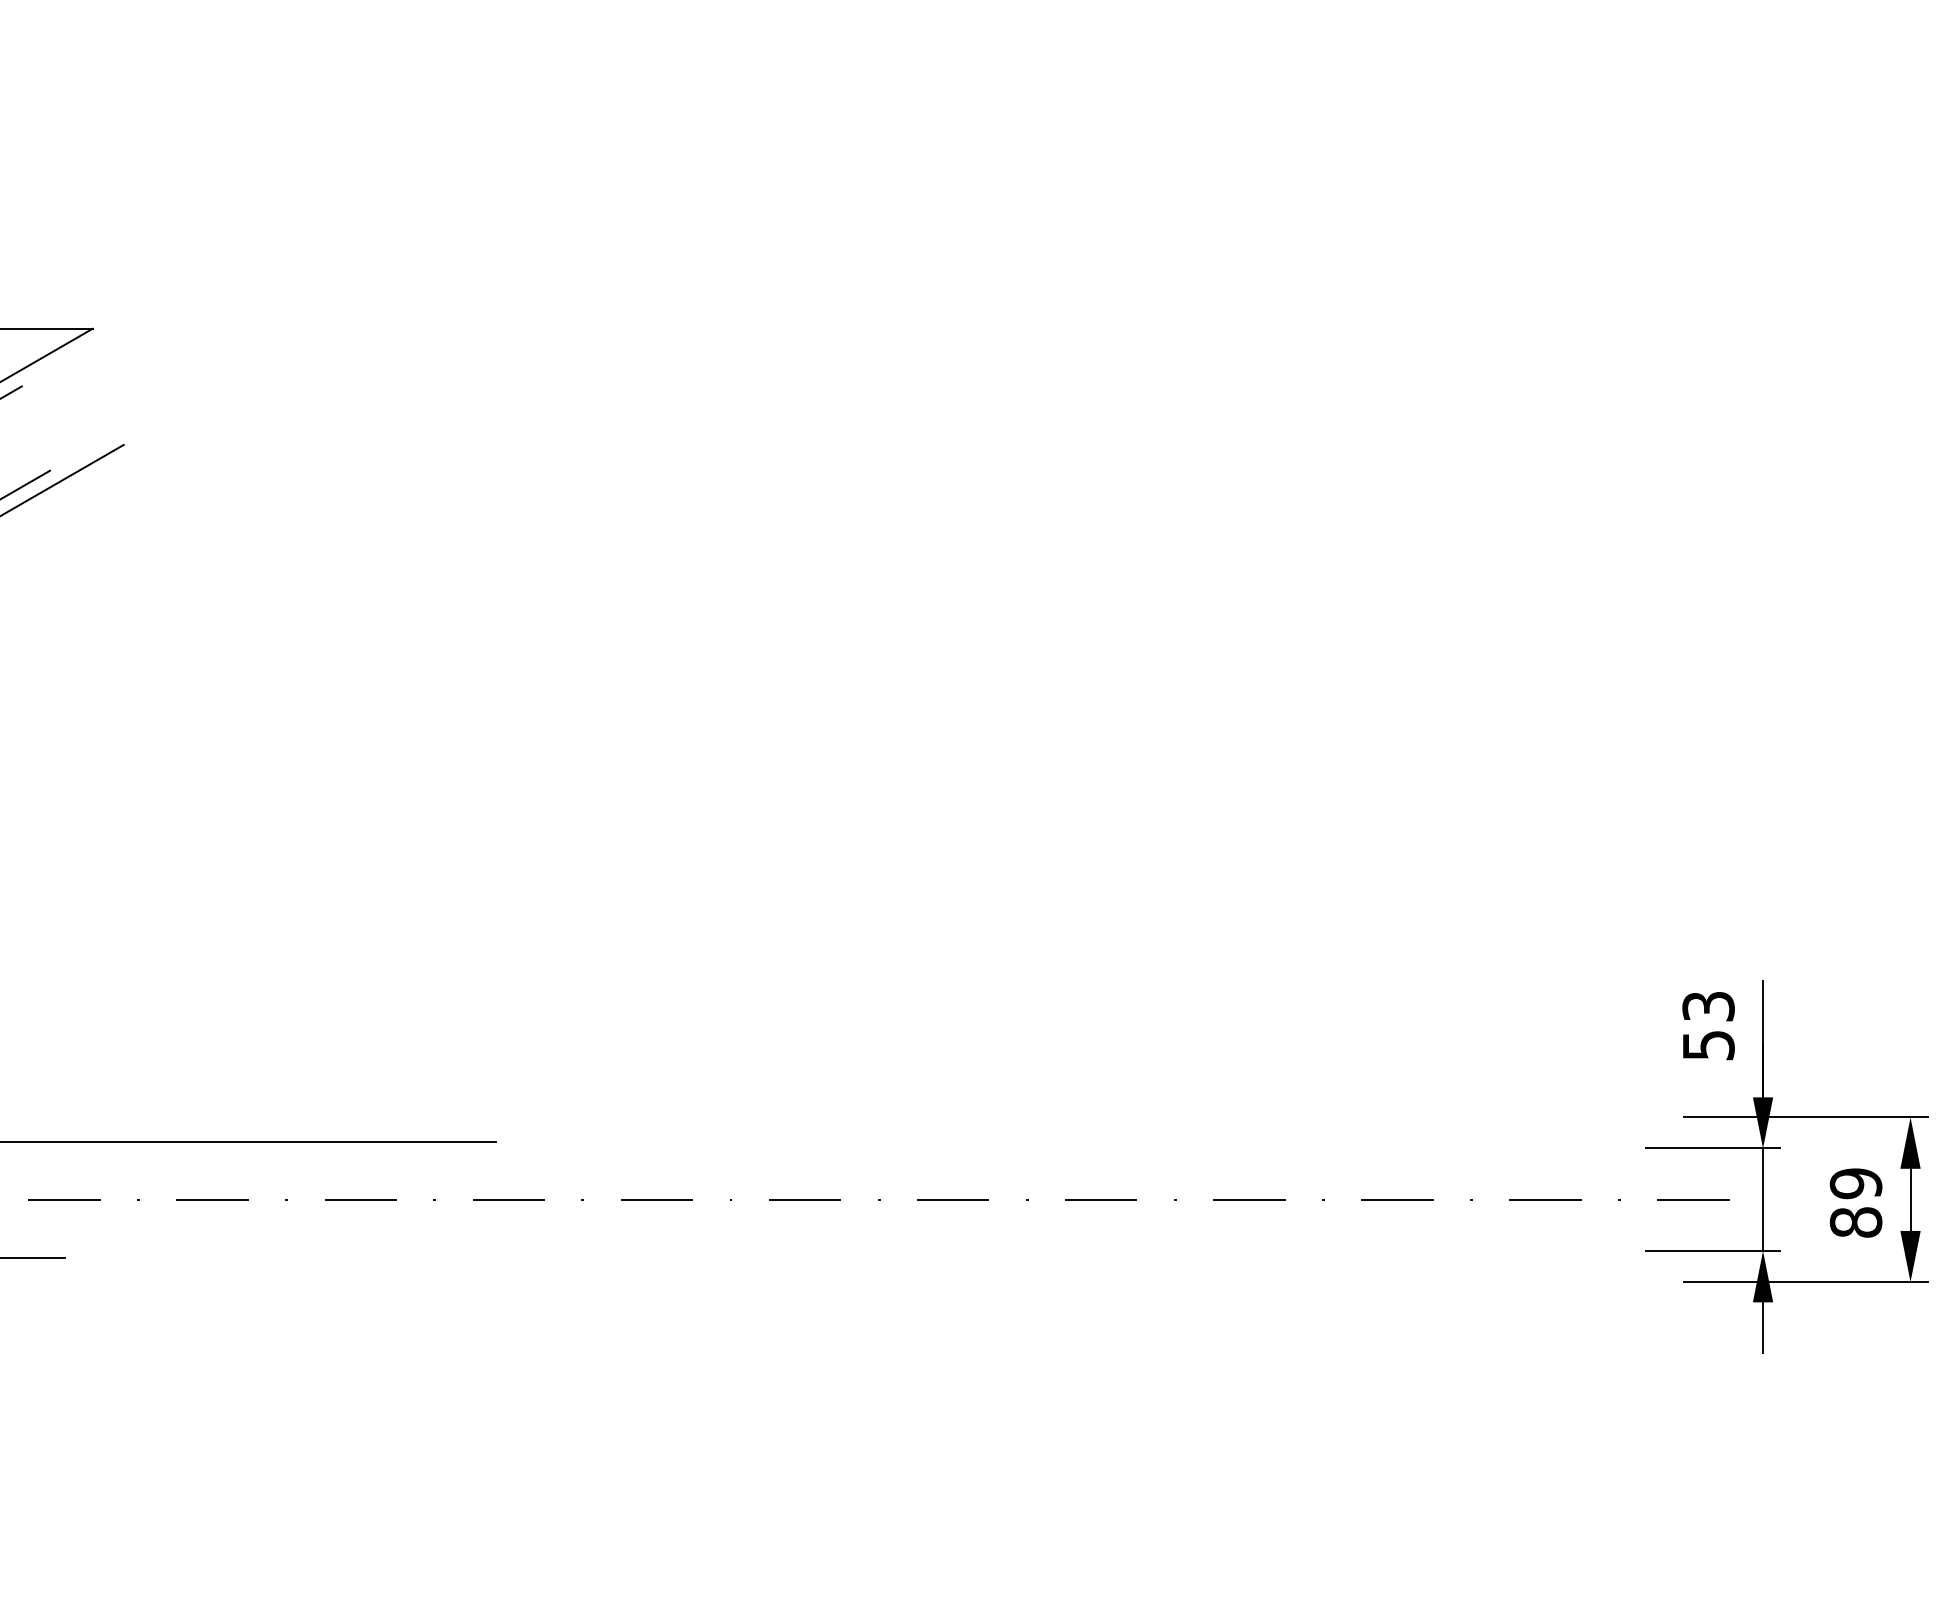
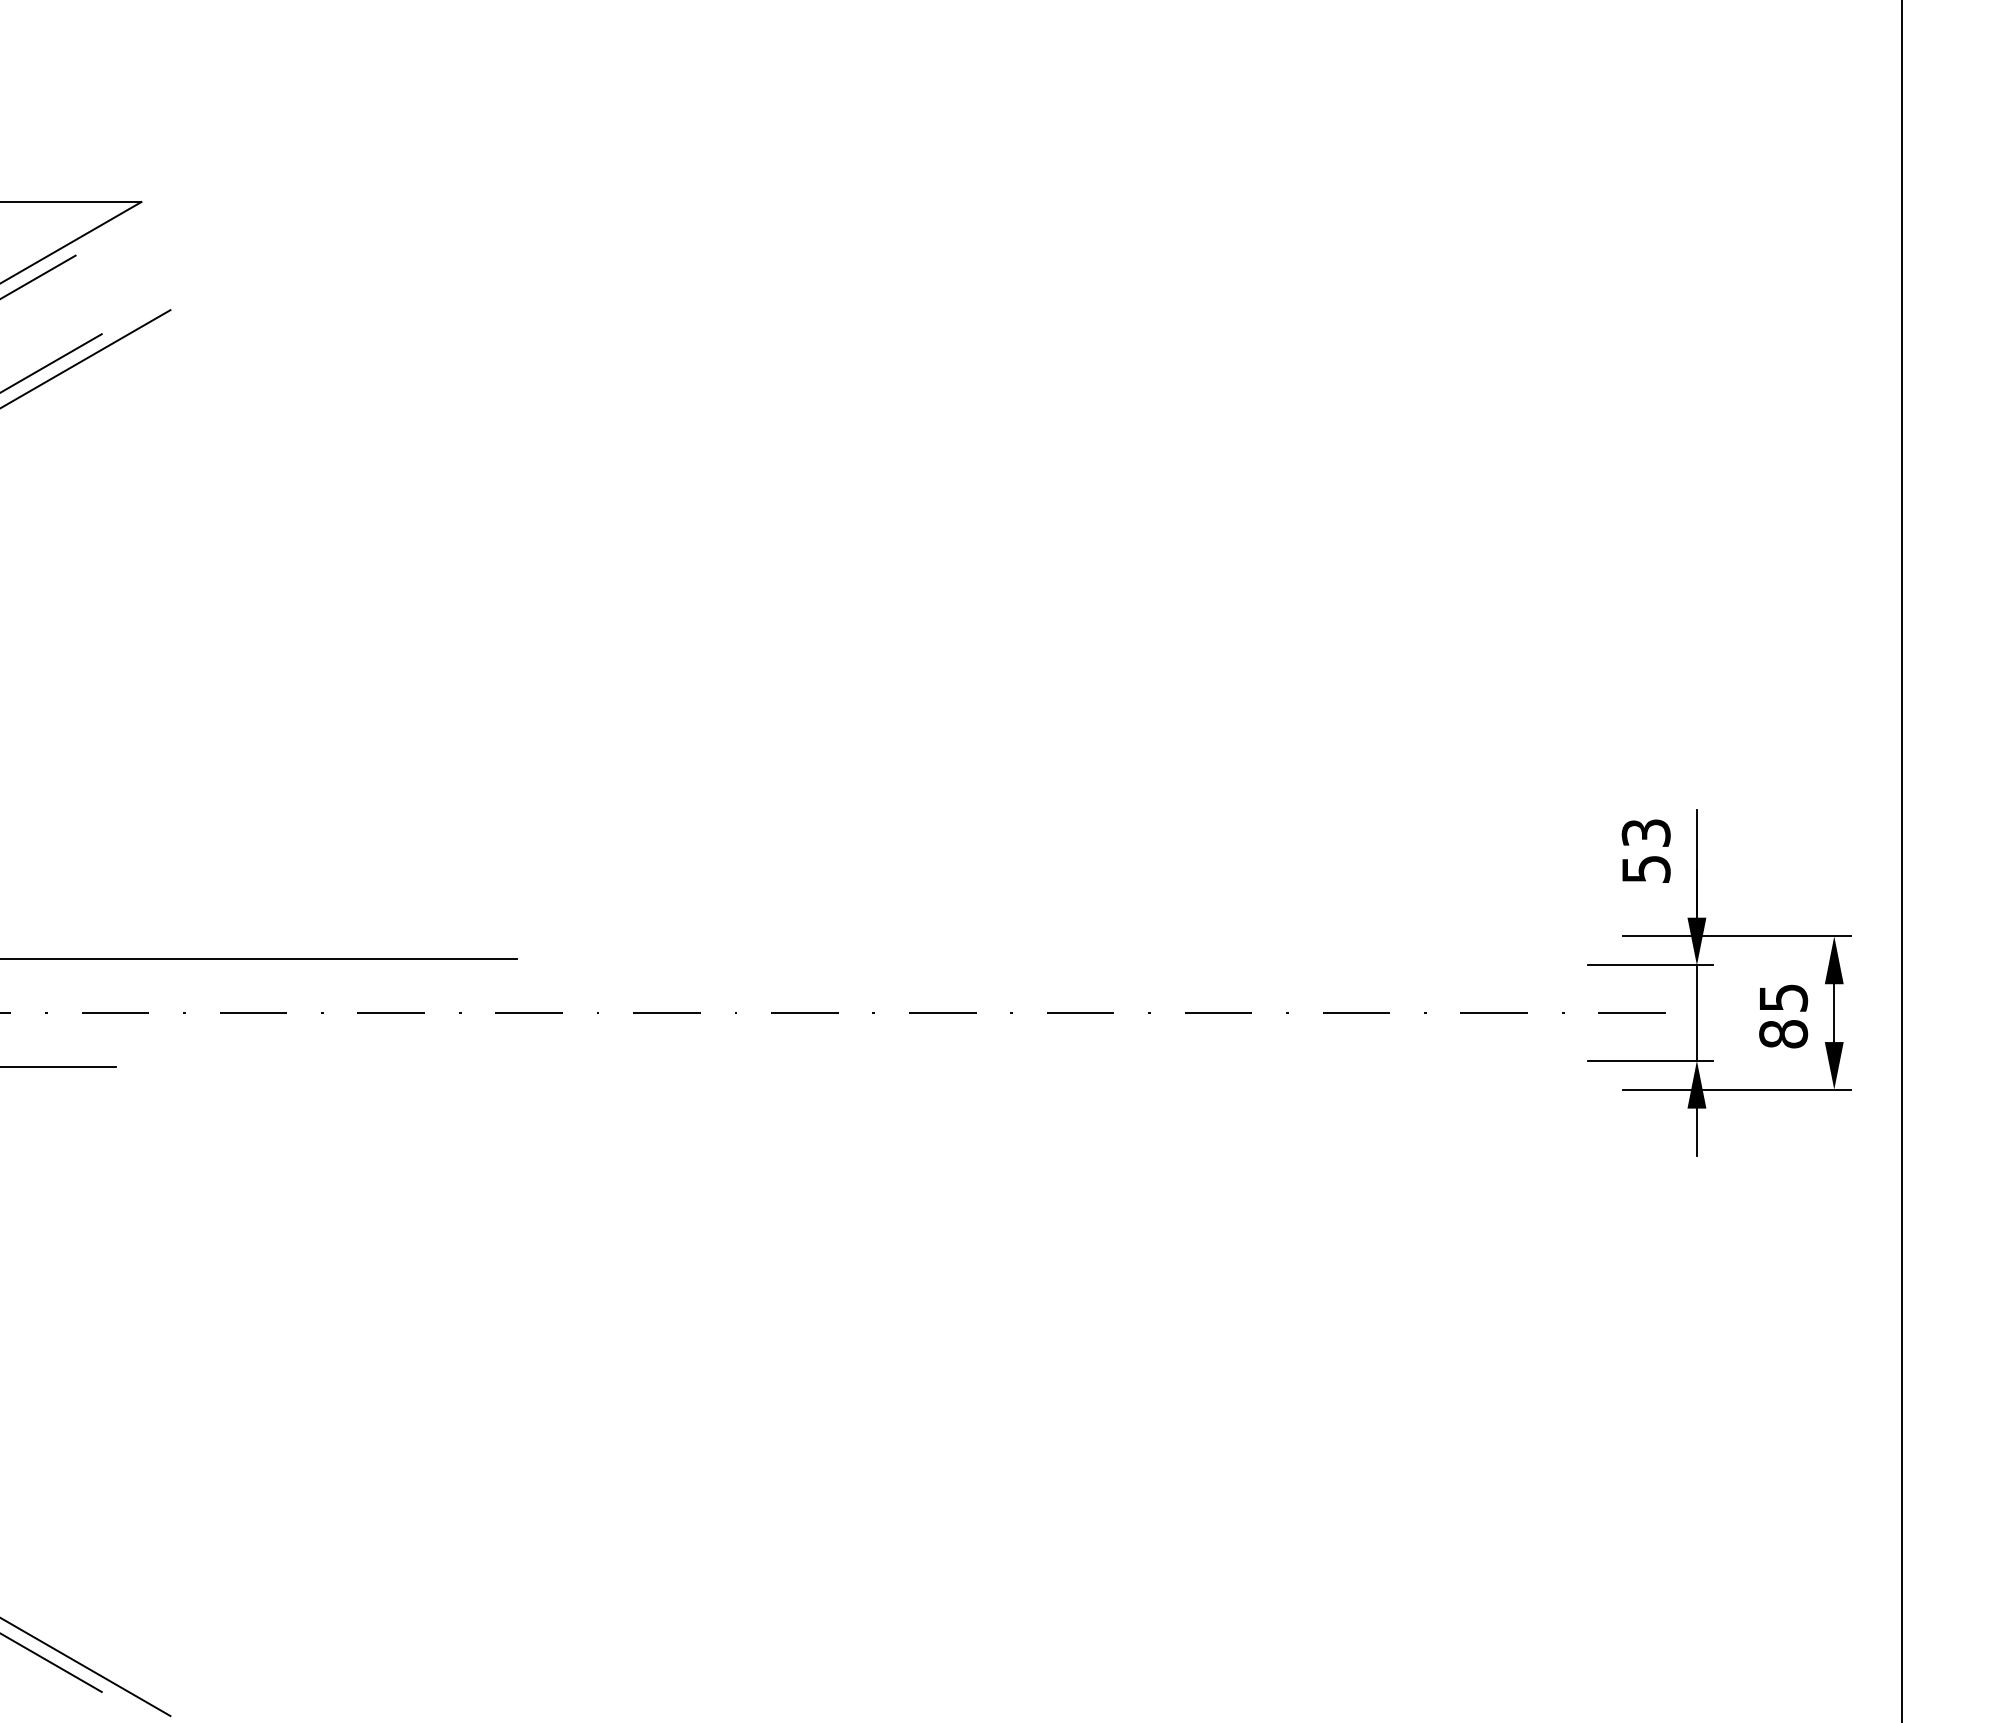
text: (1856, 1183) -> (1783, 997), 89 -> 85

